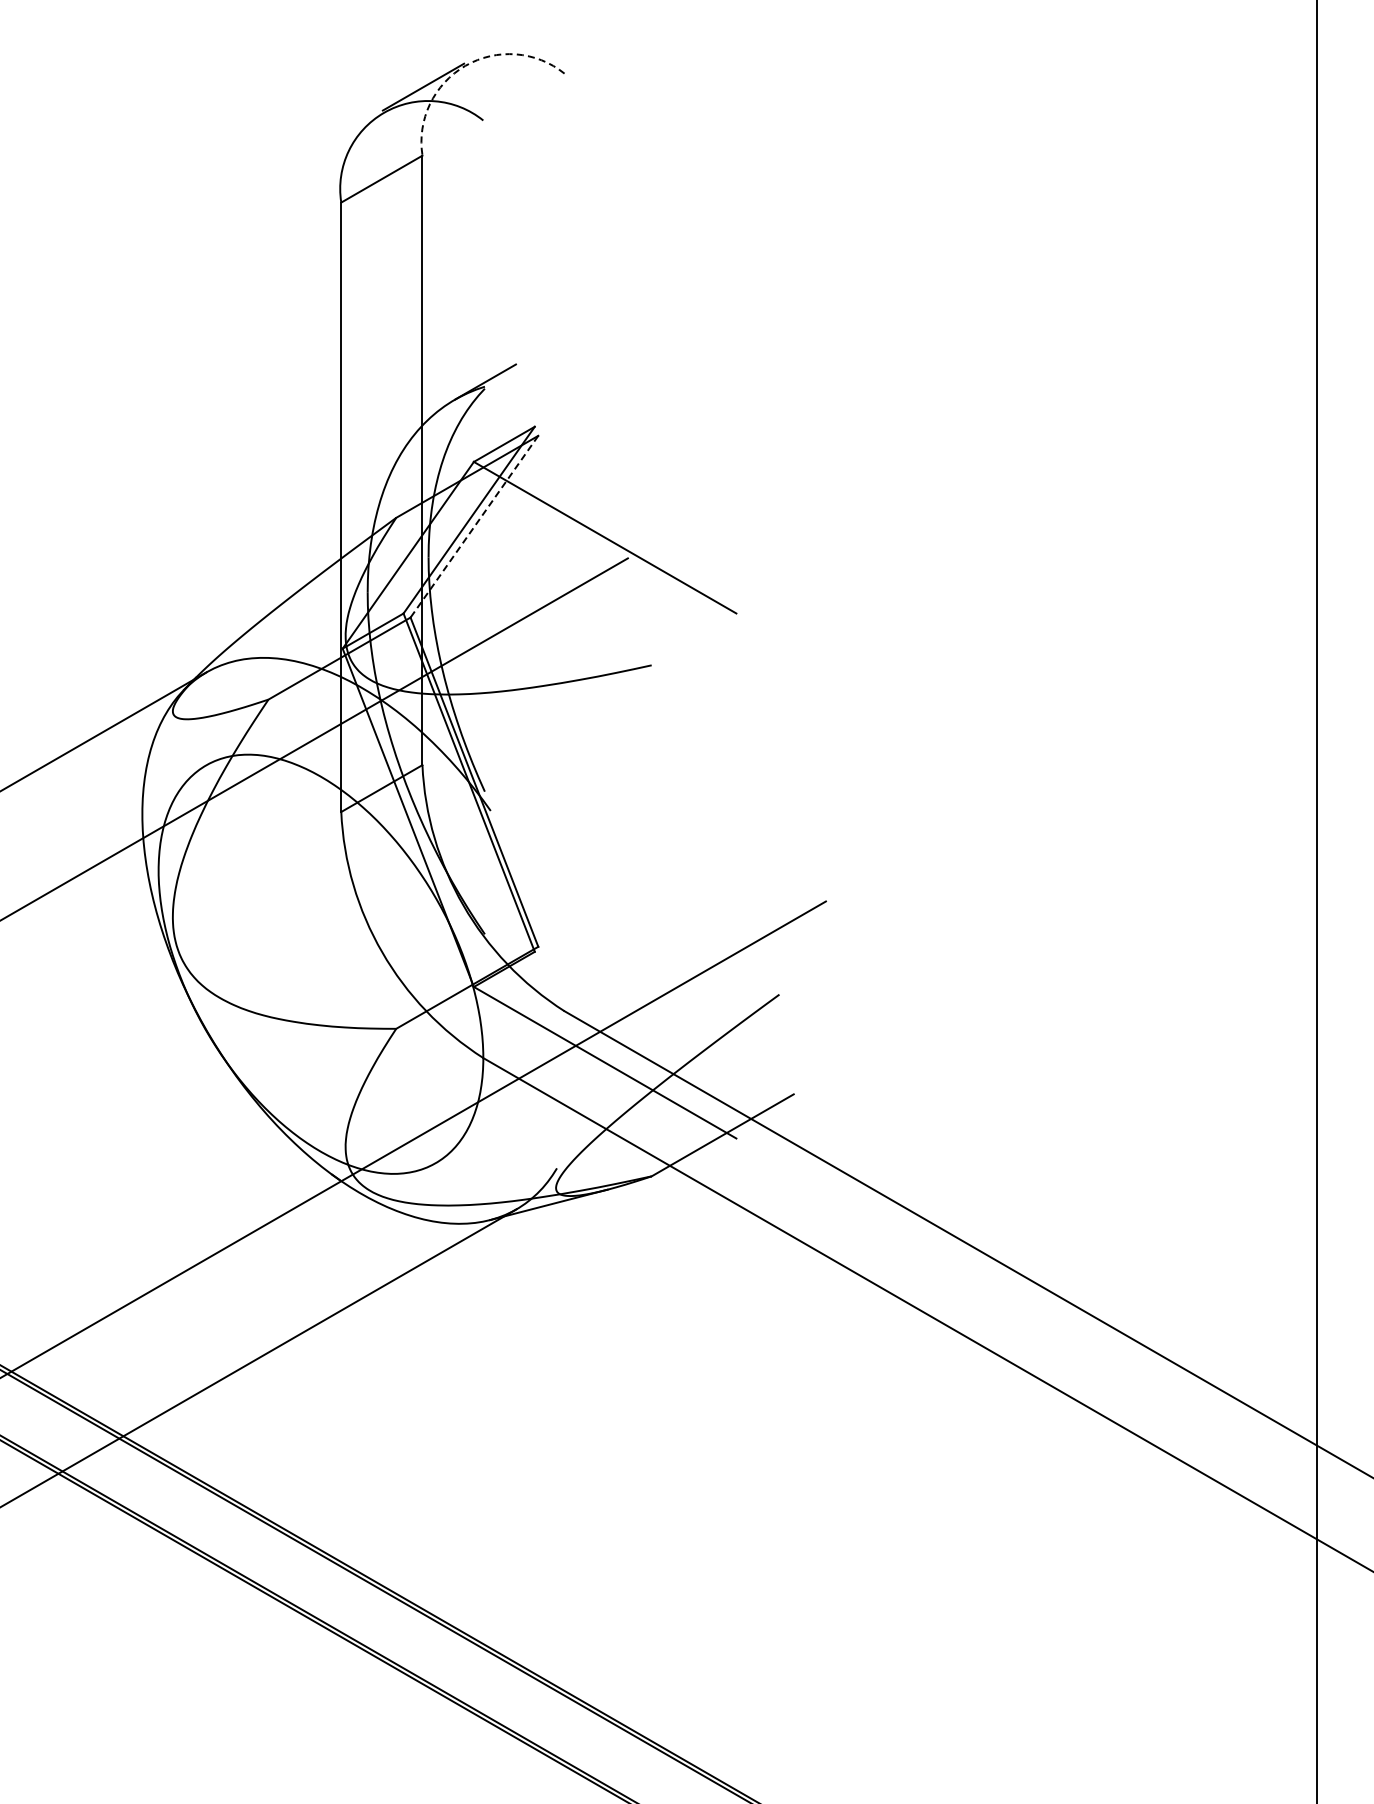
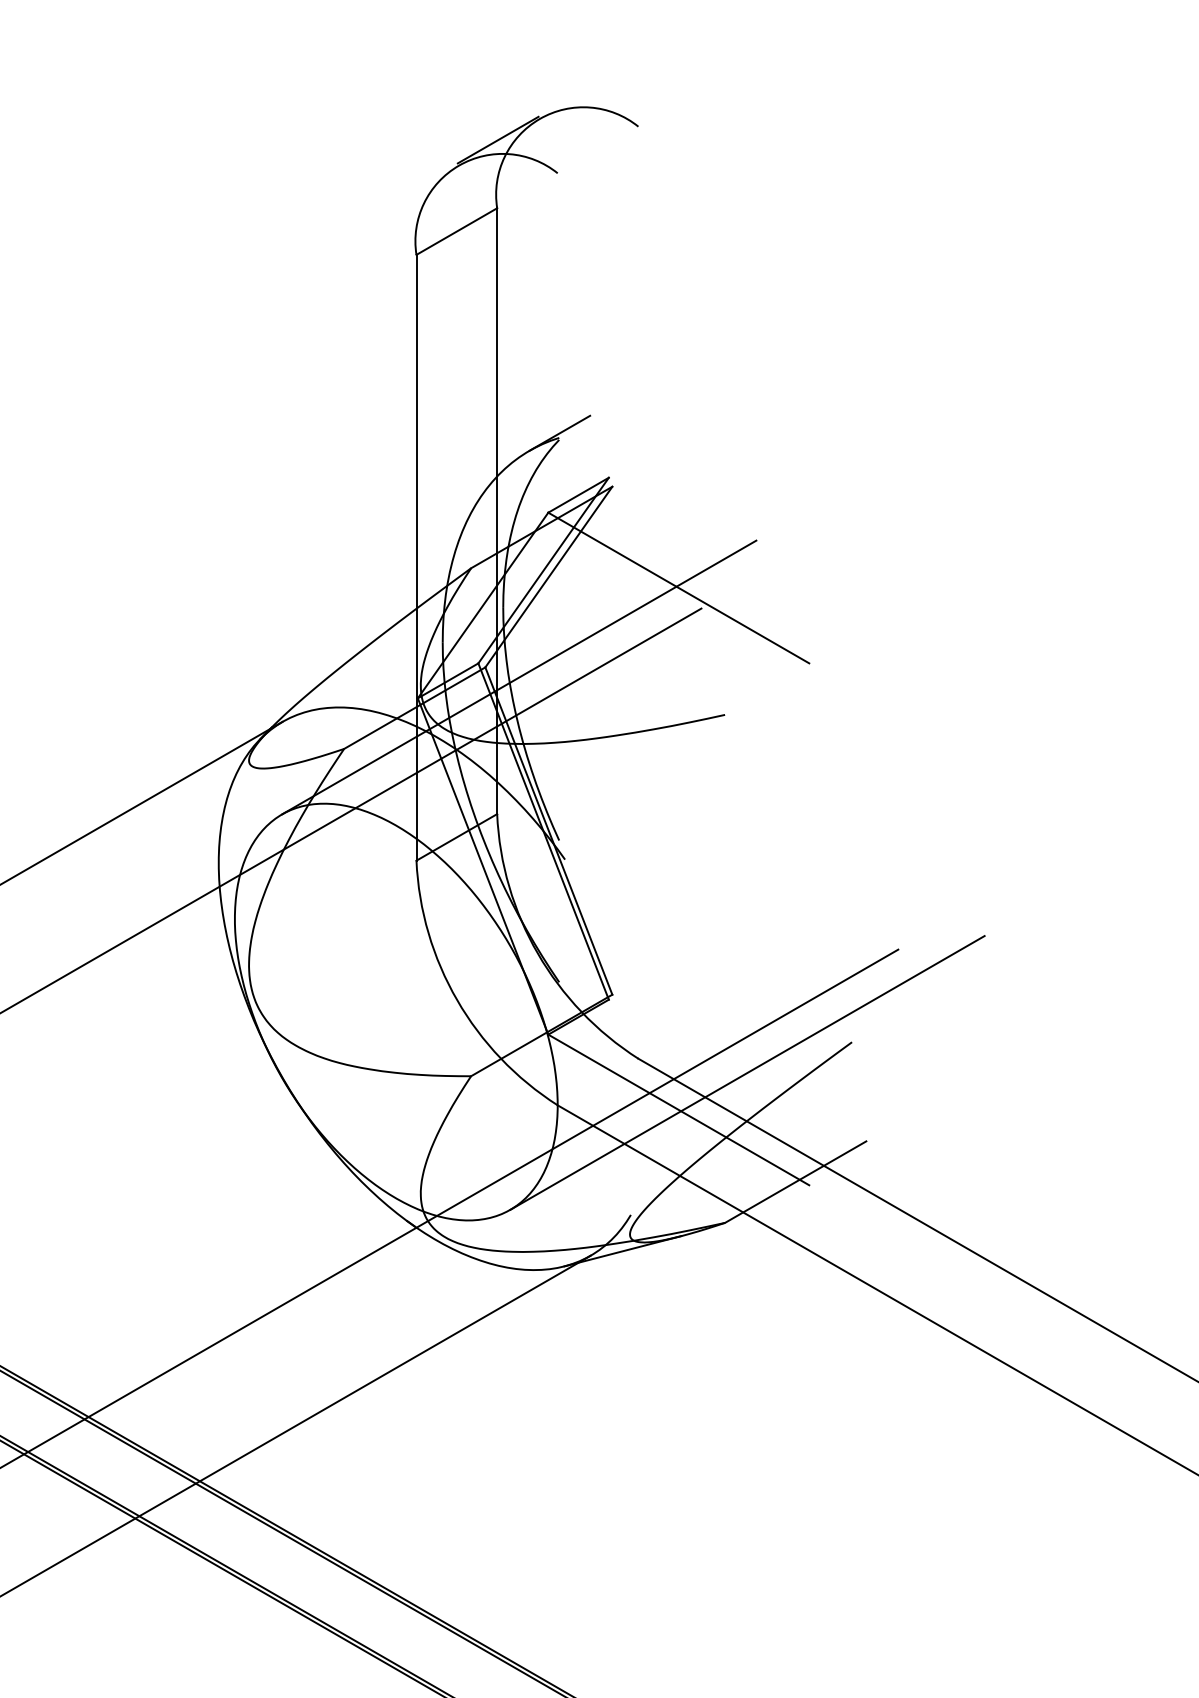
arc: (465, 65) -> (539, 118), dashed -> solid
line: (474, 527) -> (548, 577), dashed -> solid
line: (444, 627) -> (519, 677), added
line: (673, 1025) -> (746, 1072), added

